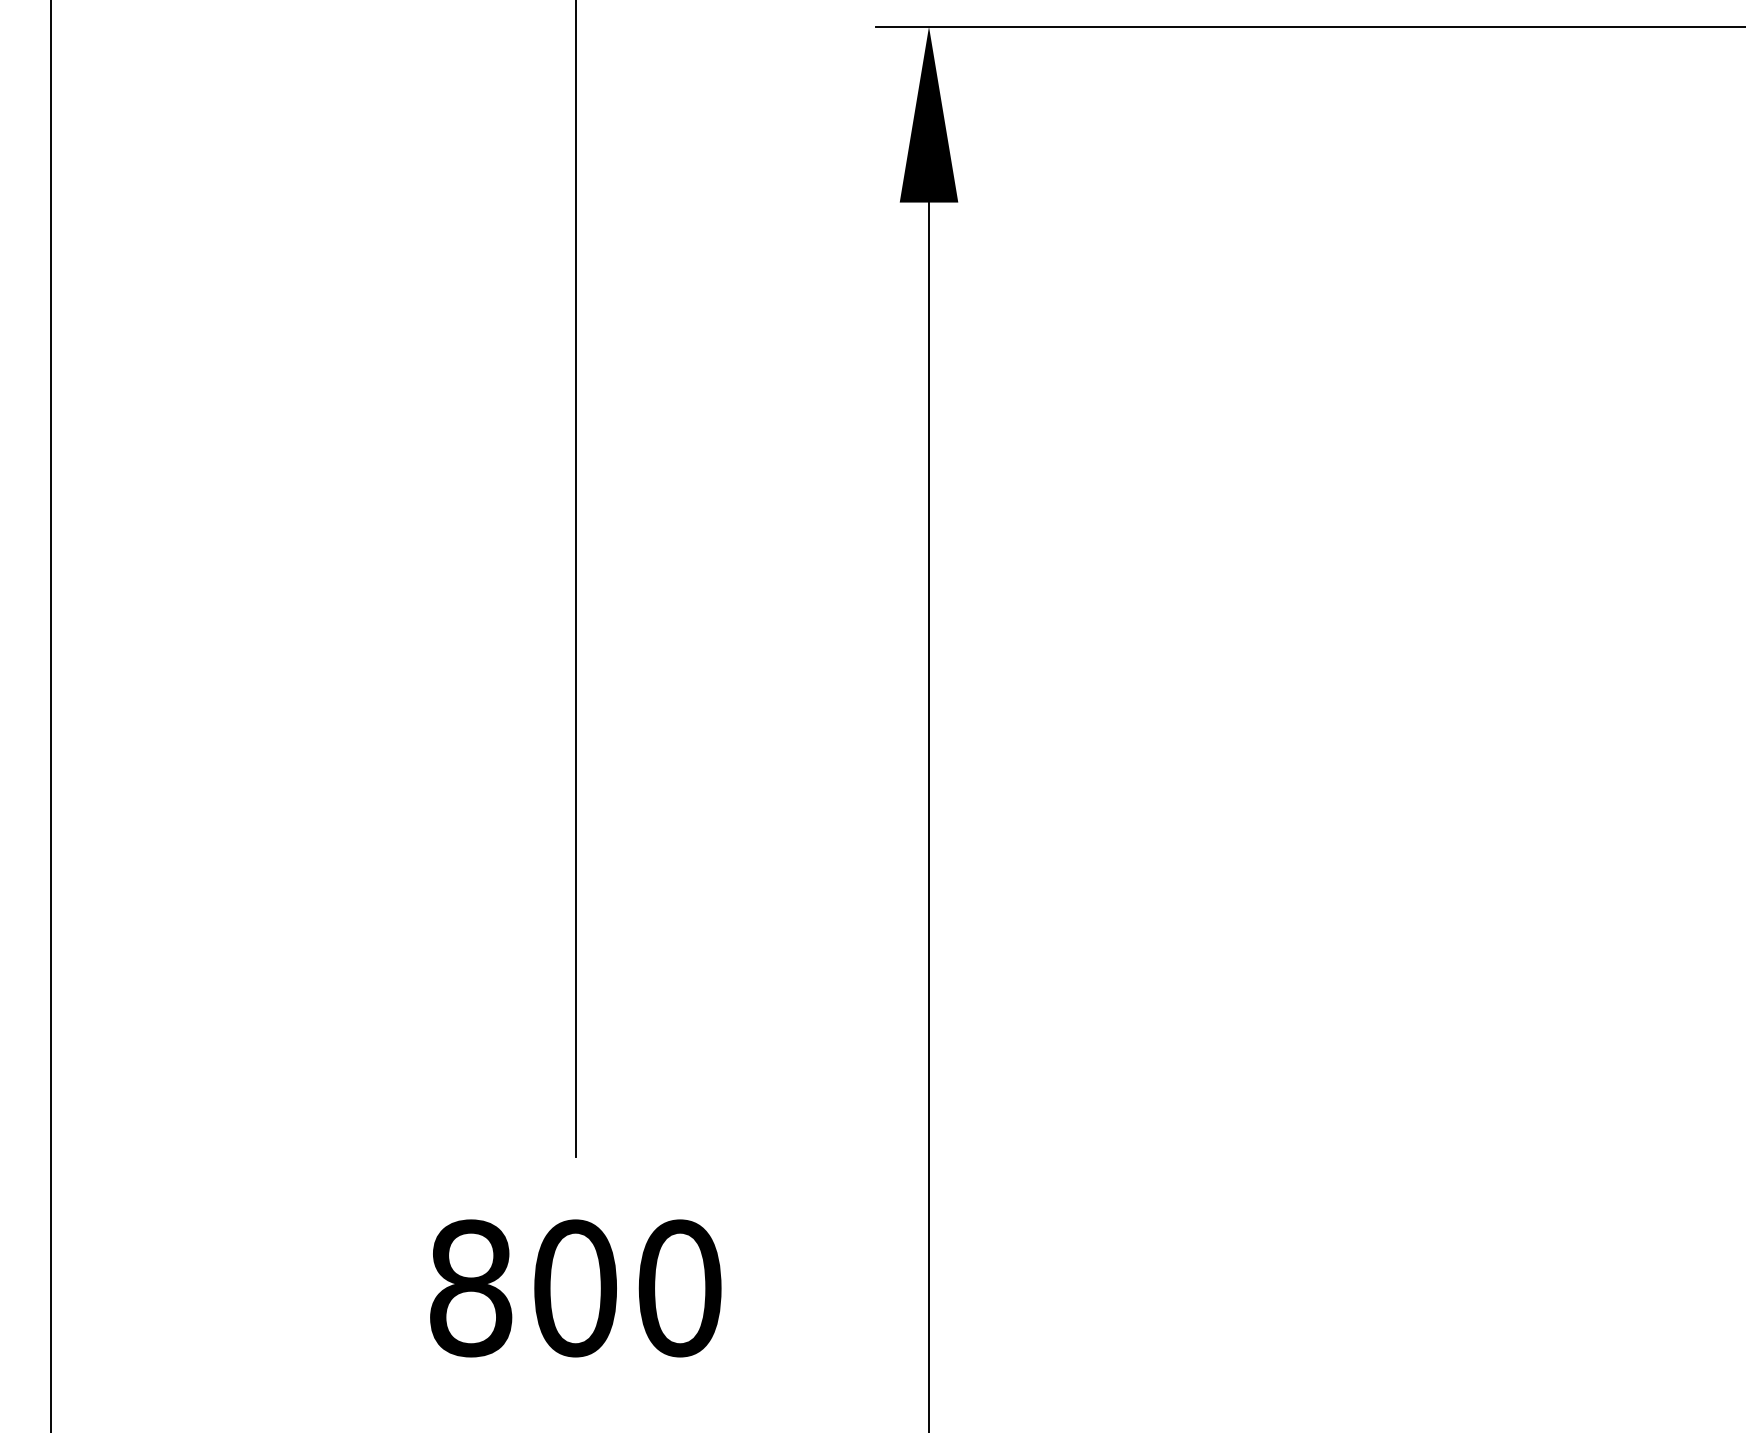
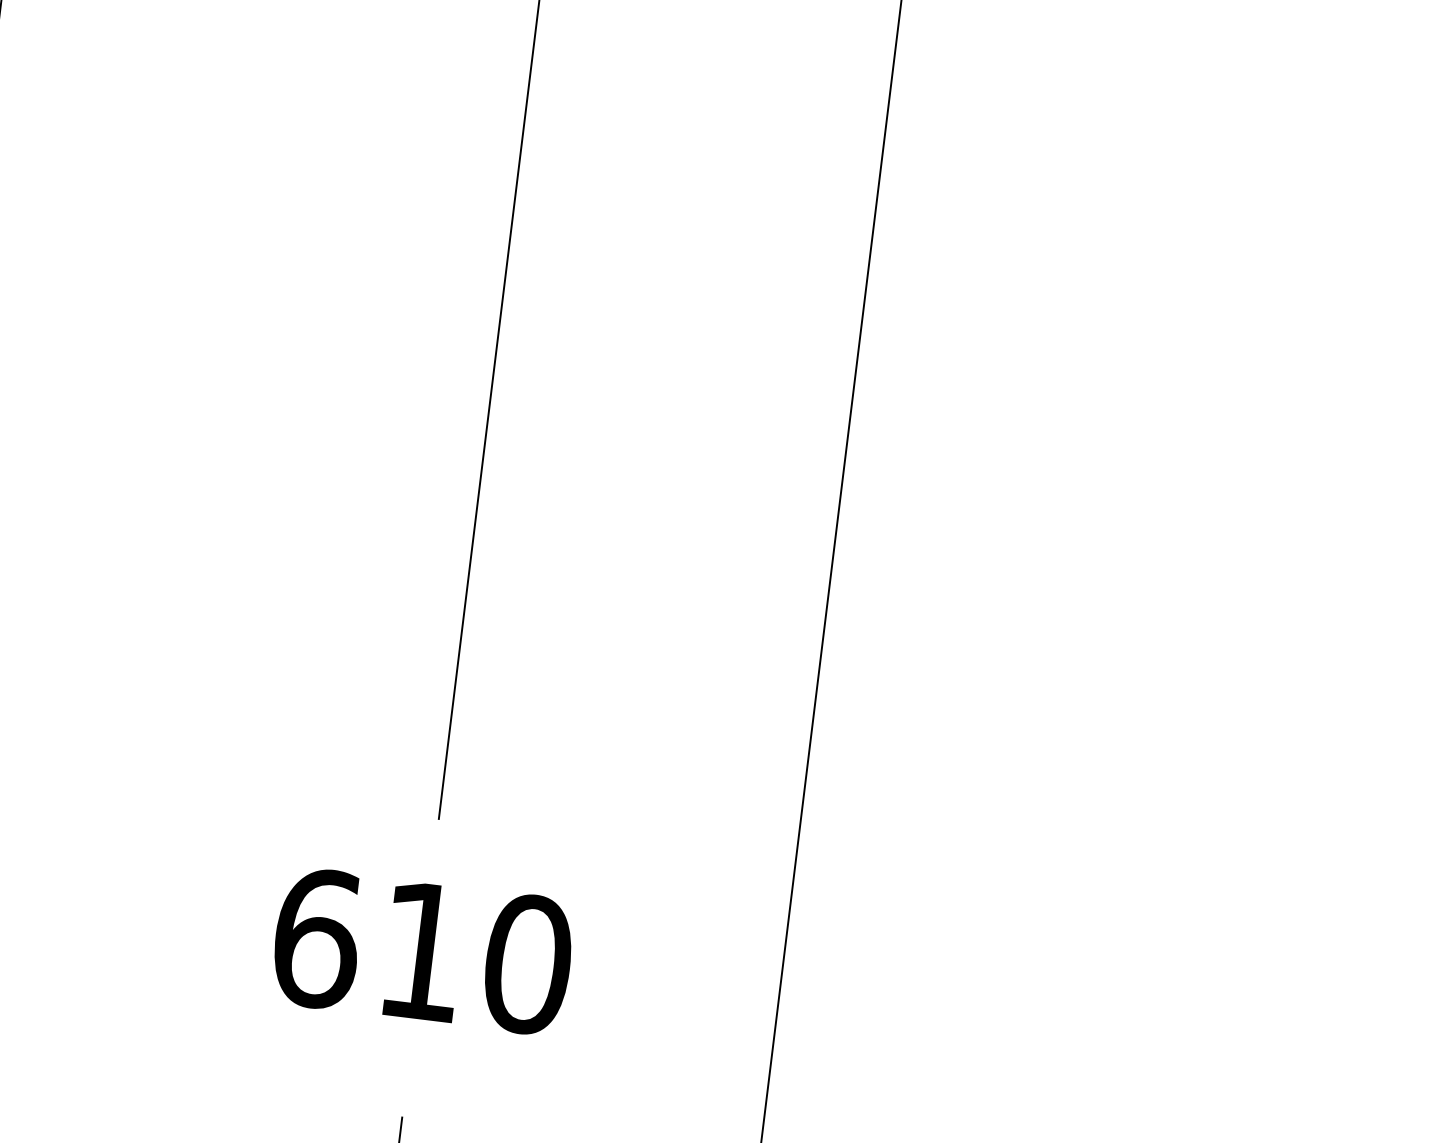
text: (523, 1288) -> (369, 945), 800 -> 610

